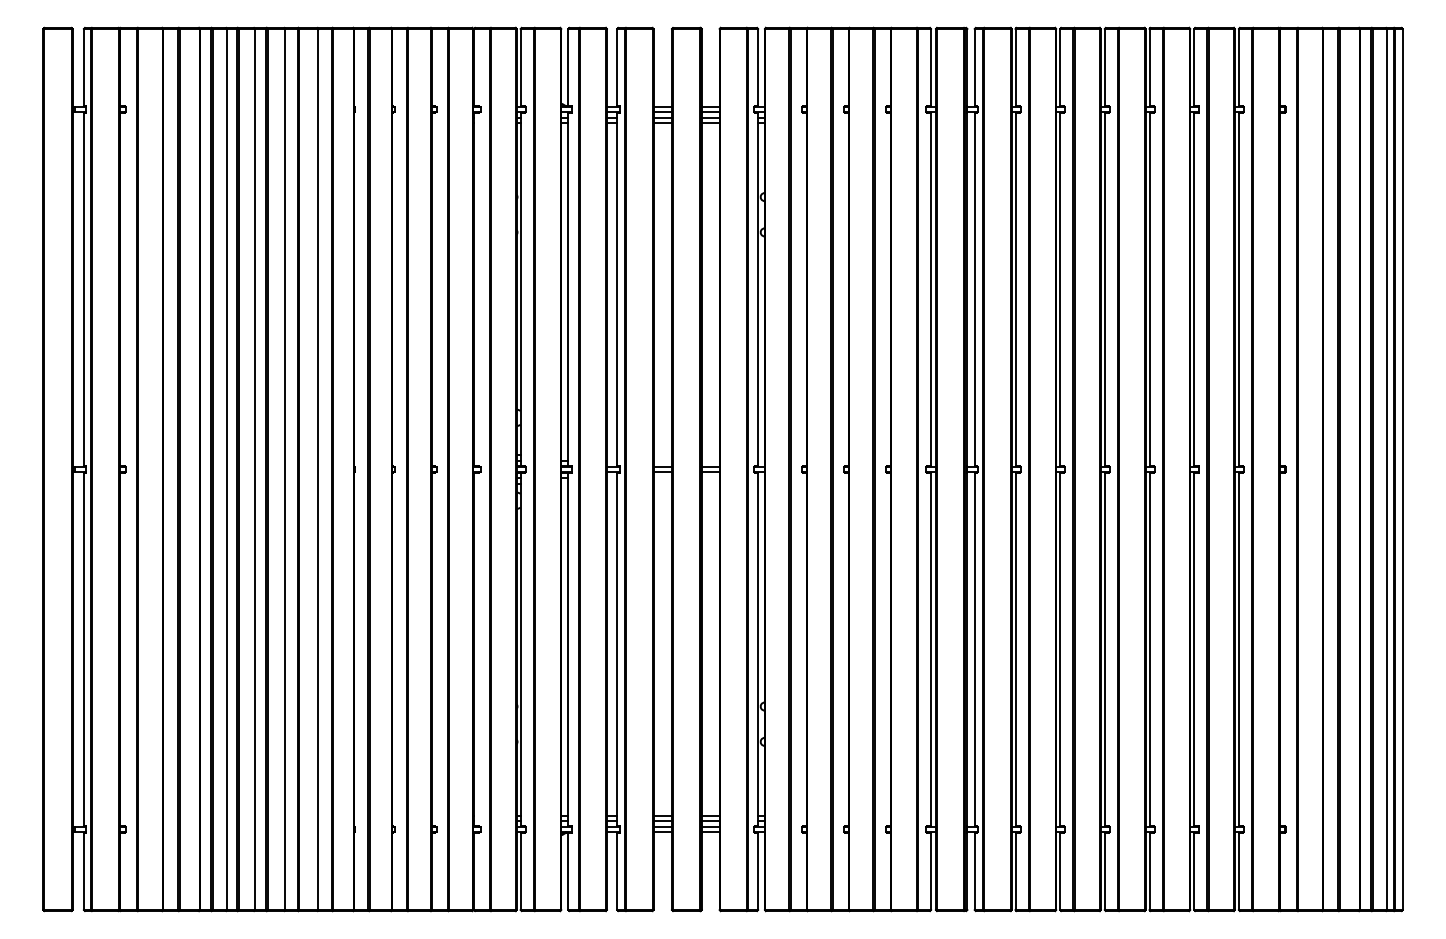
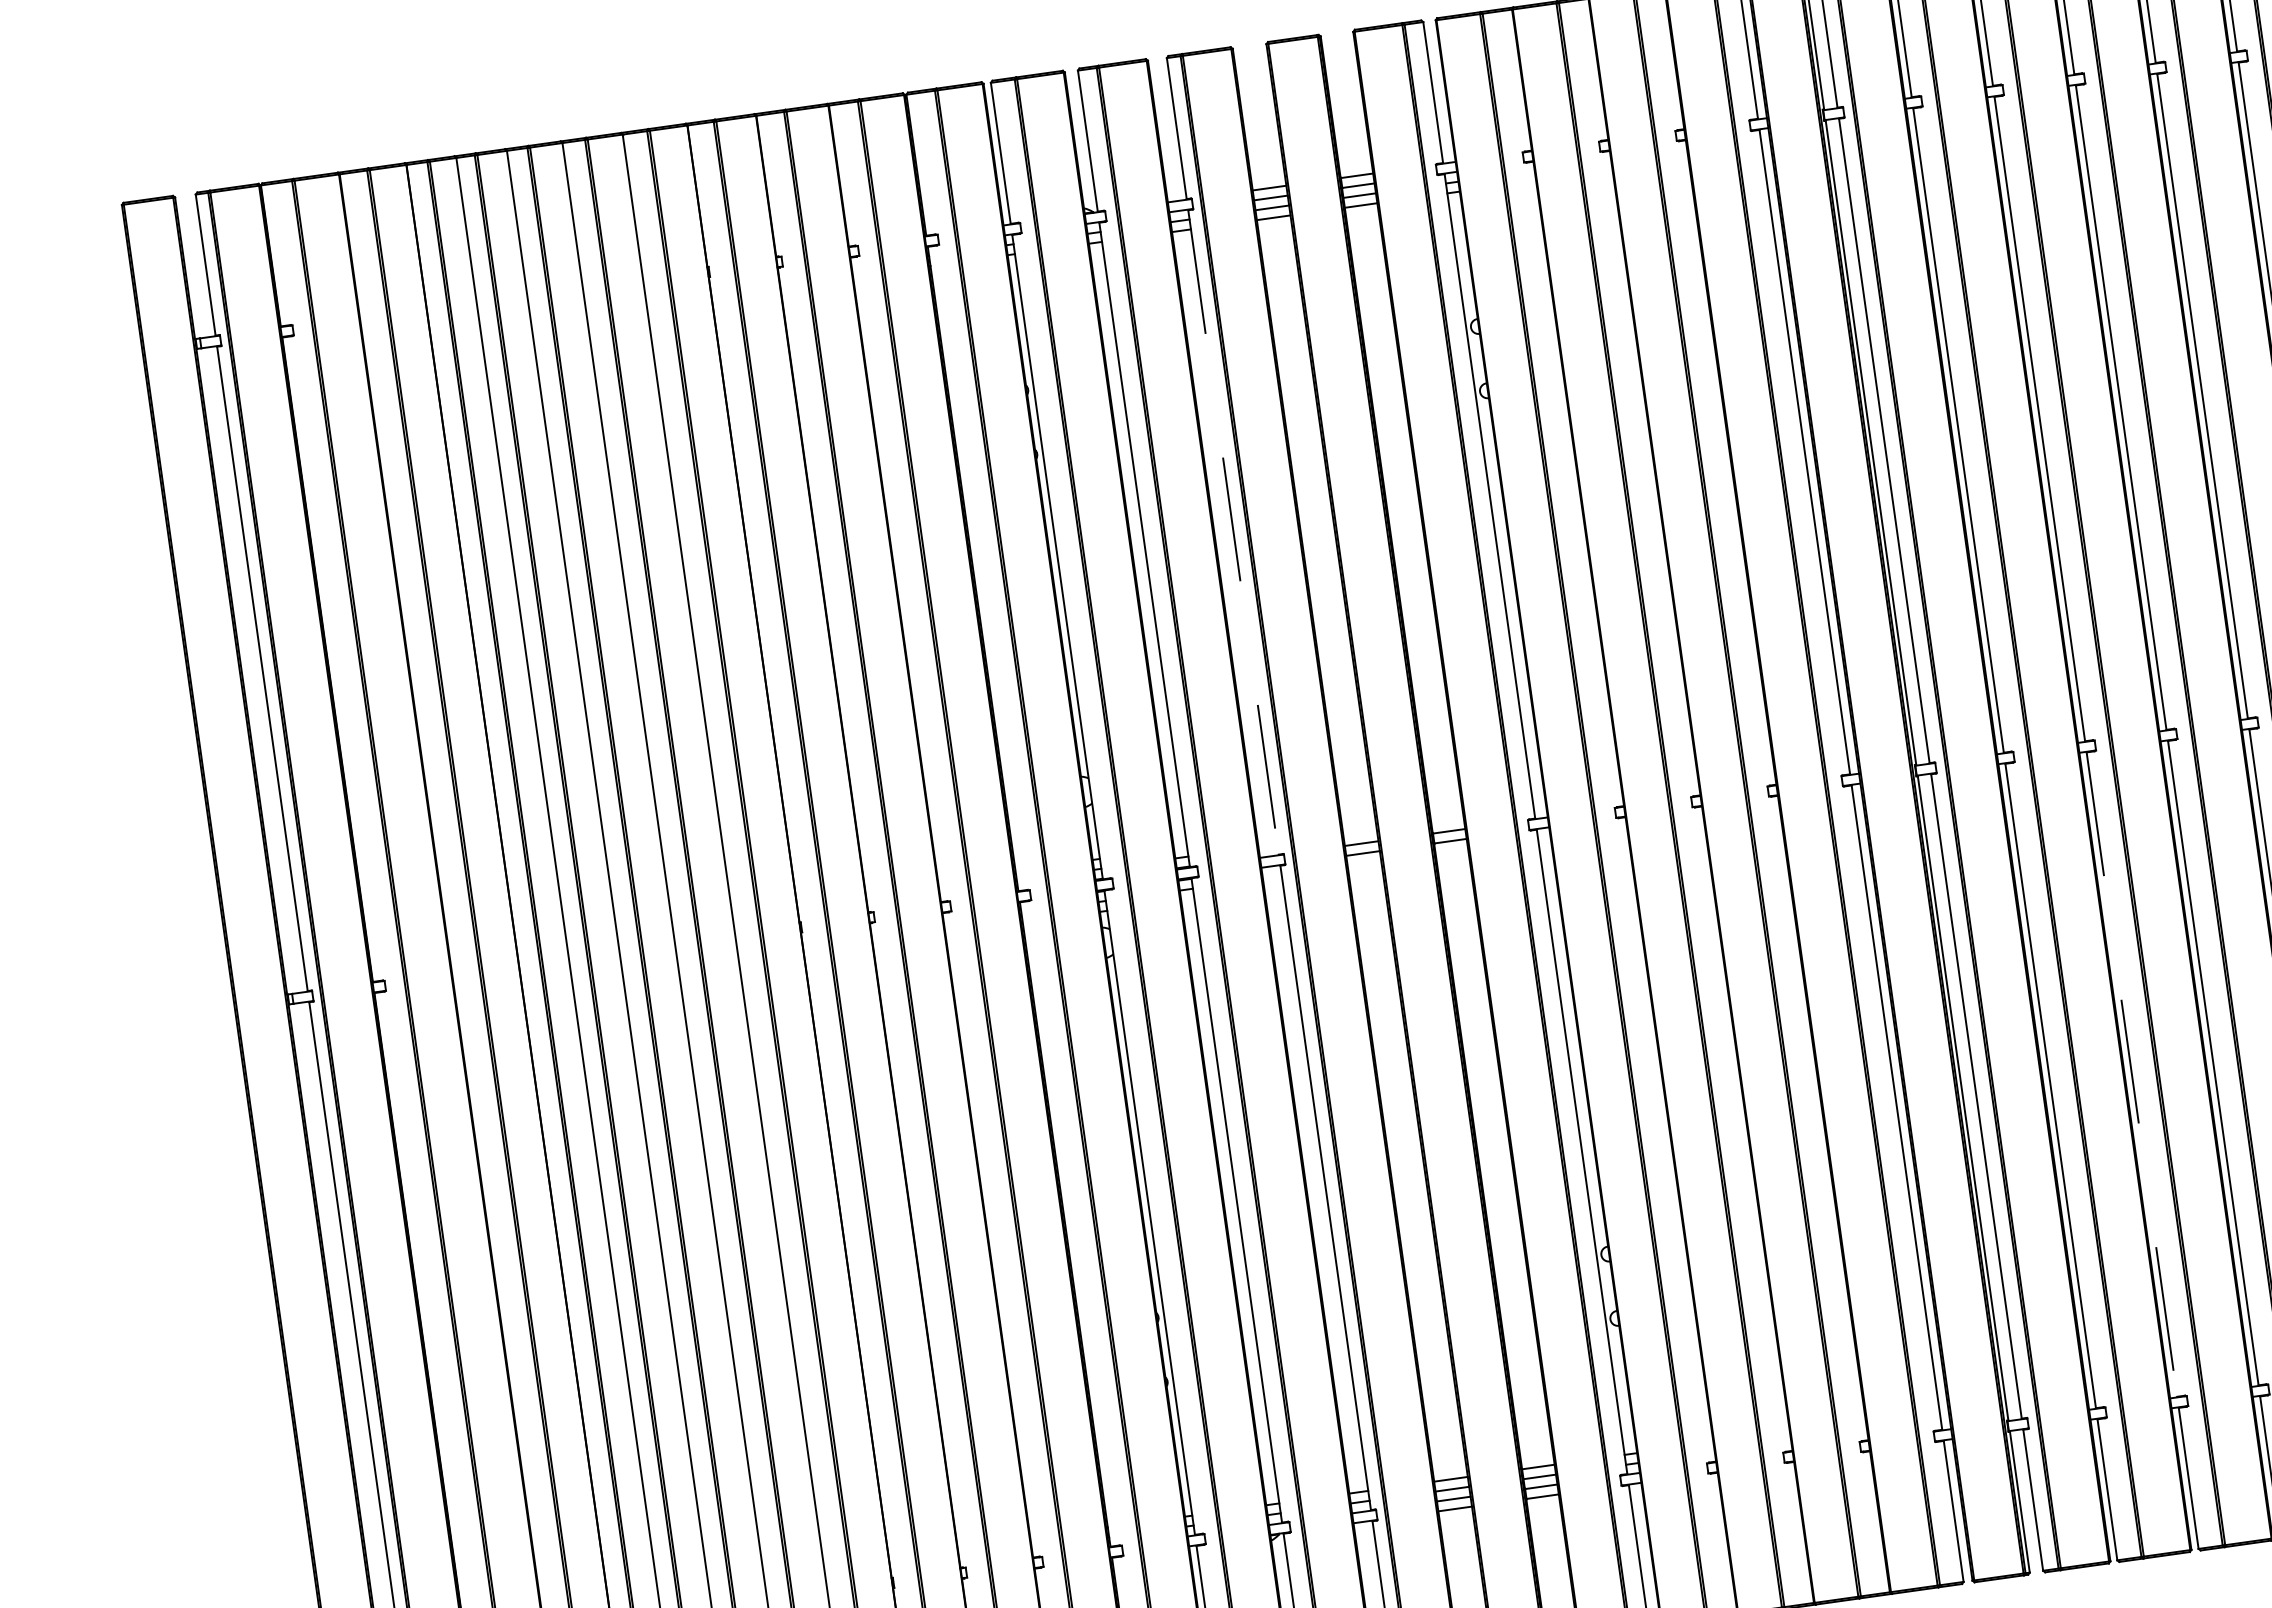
line: (617, 289) -> (1233, 532), solid -> dashed
line: (1060, 649) -> (2132, 1074), solid -> dashed

